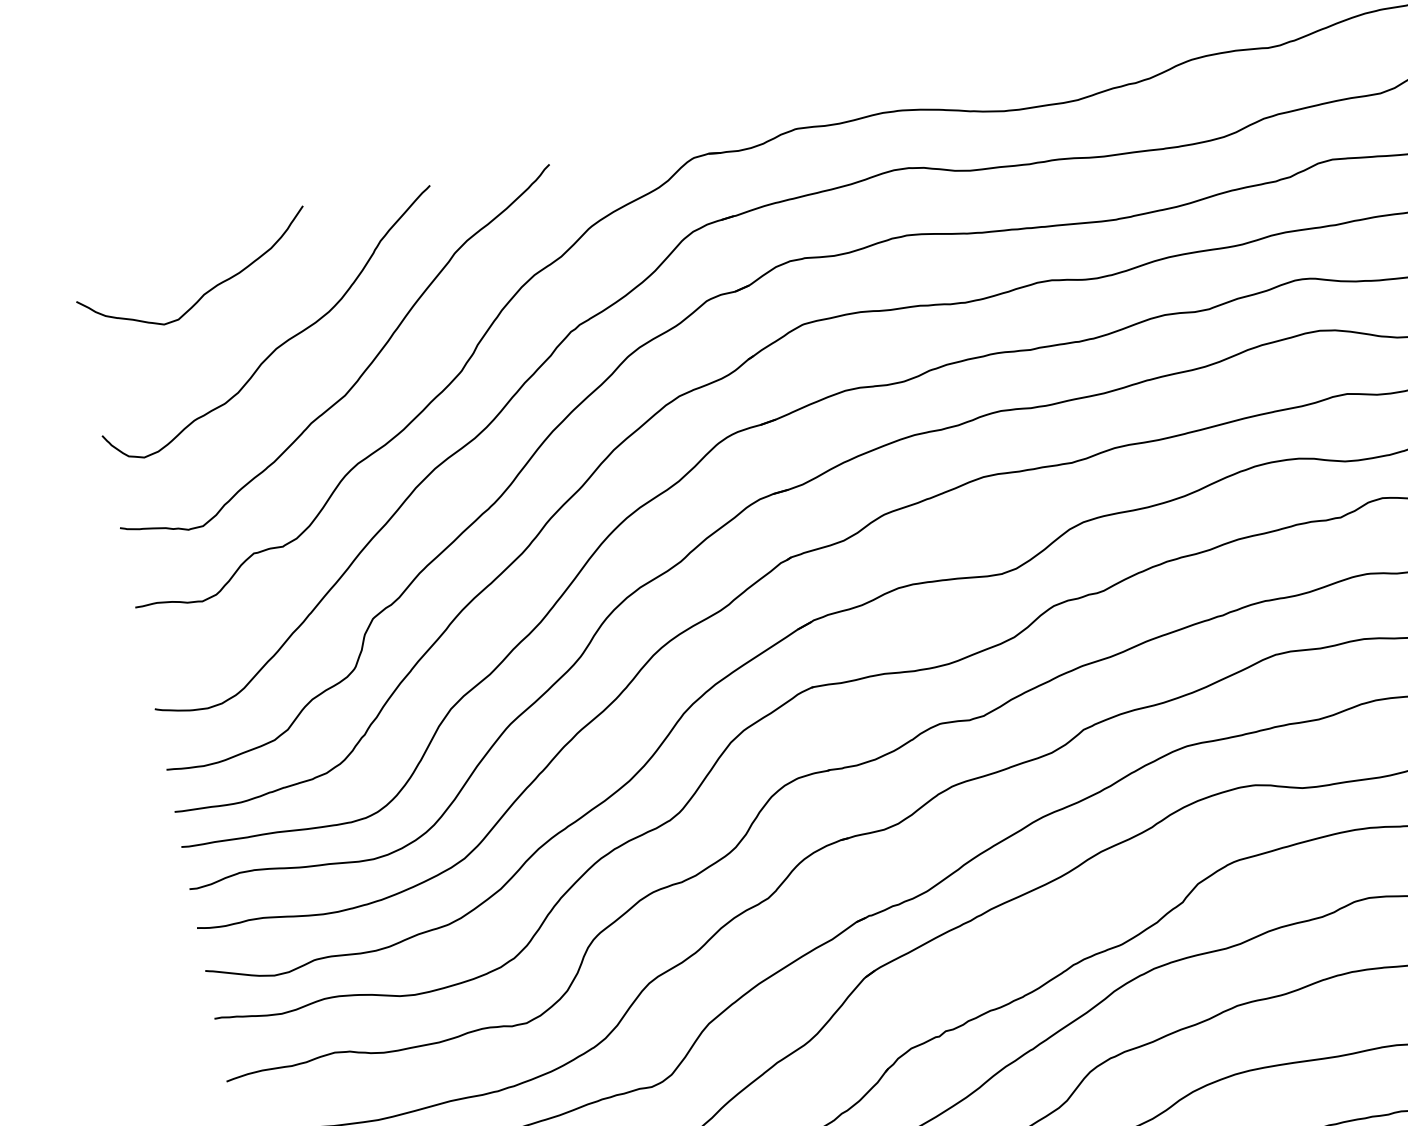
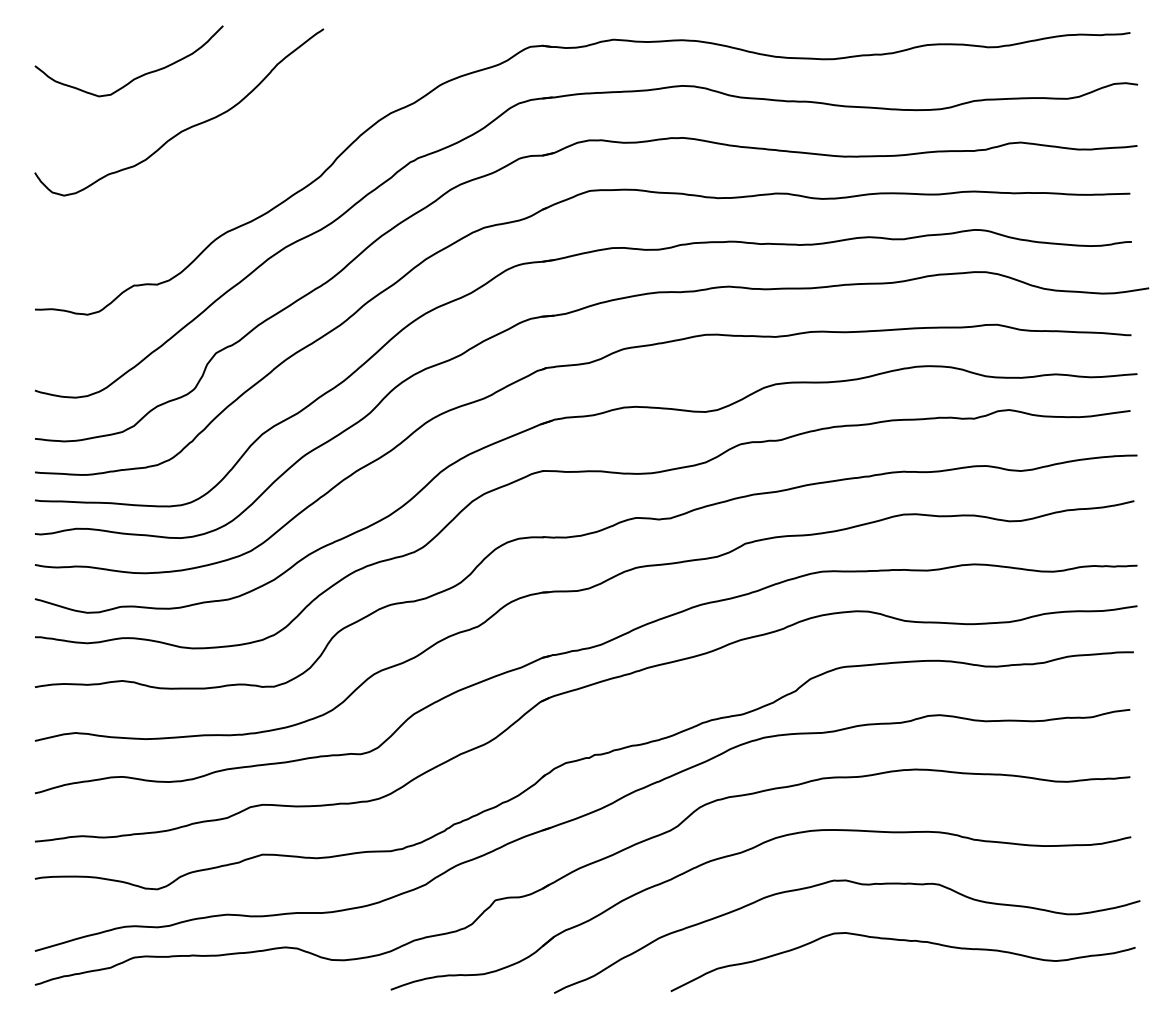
curve: (359, 375) -> (241, 164), removed

